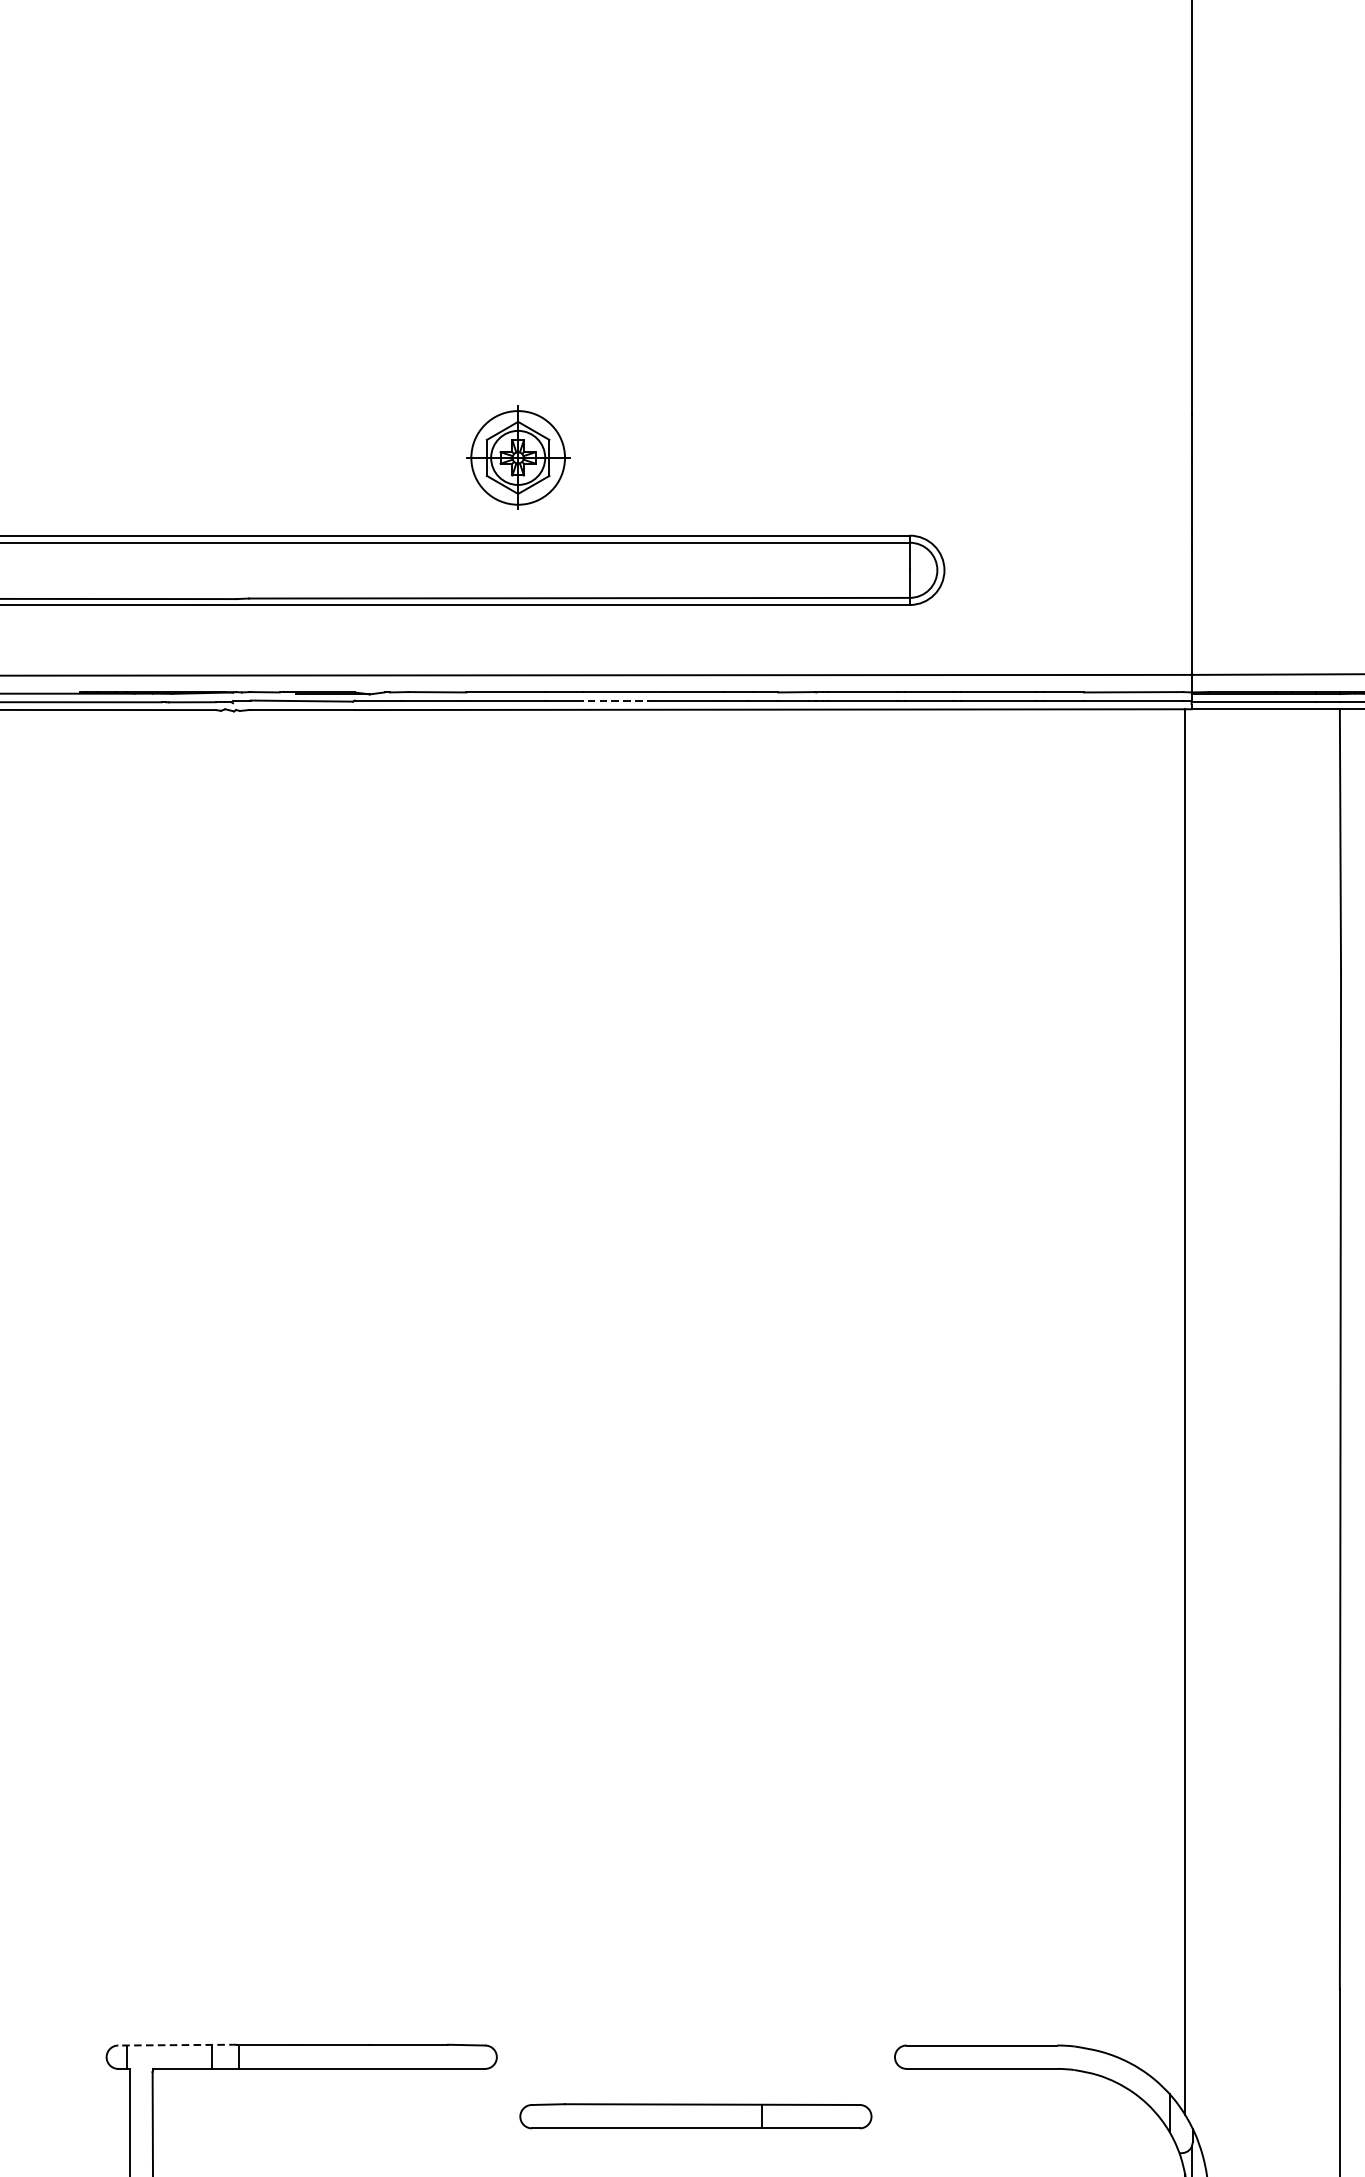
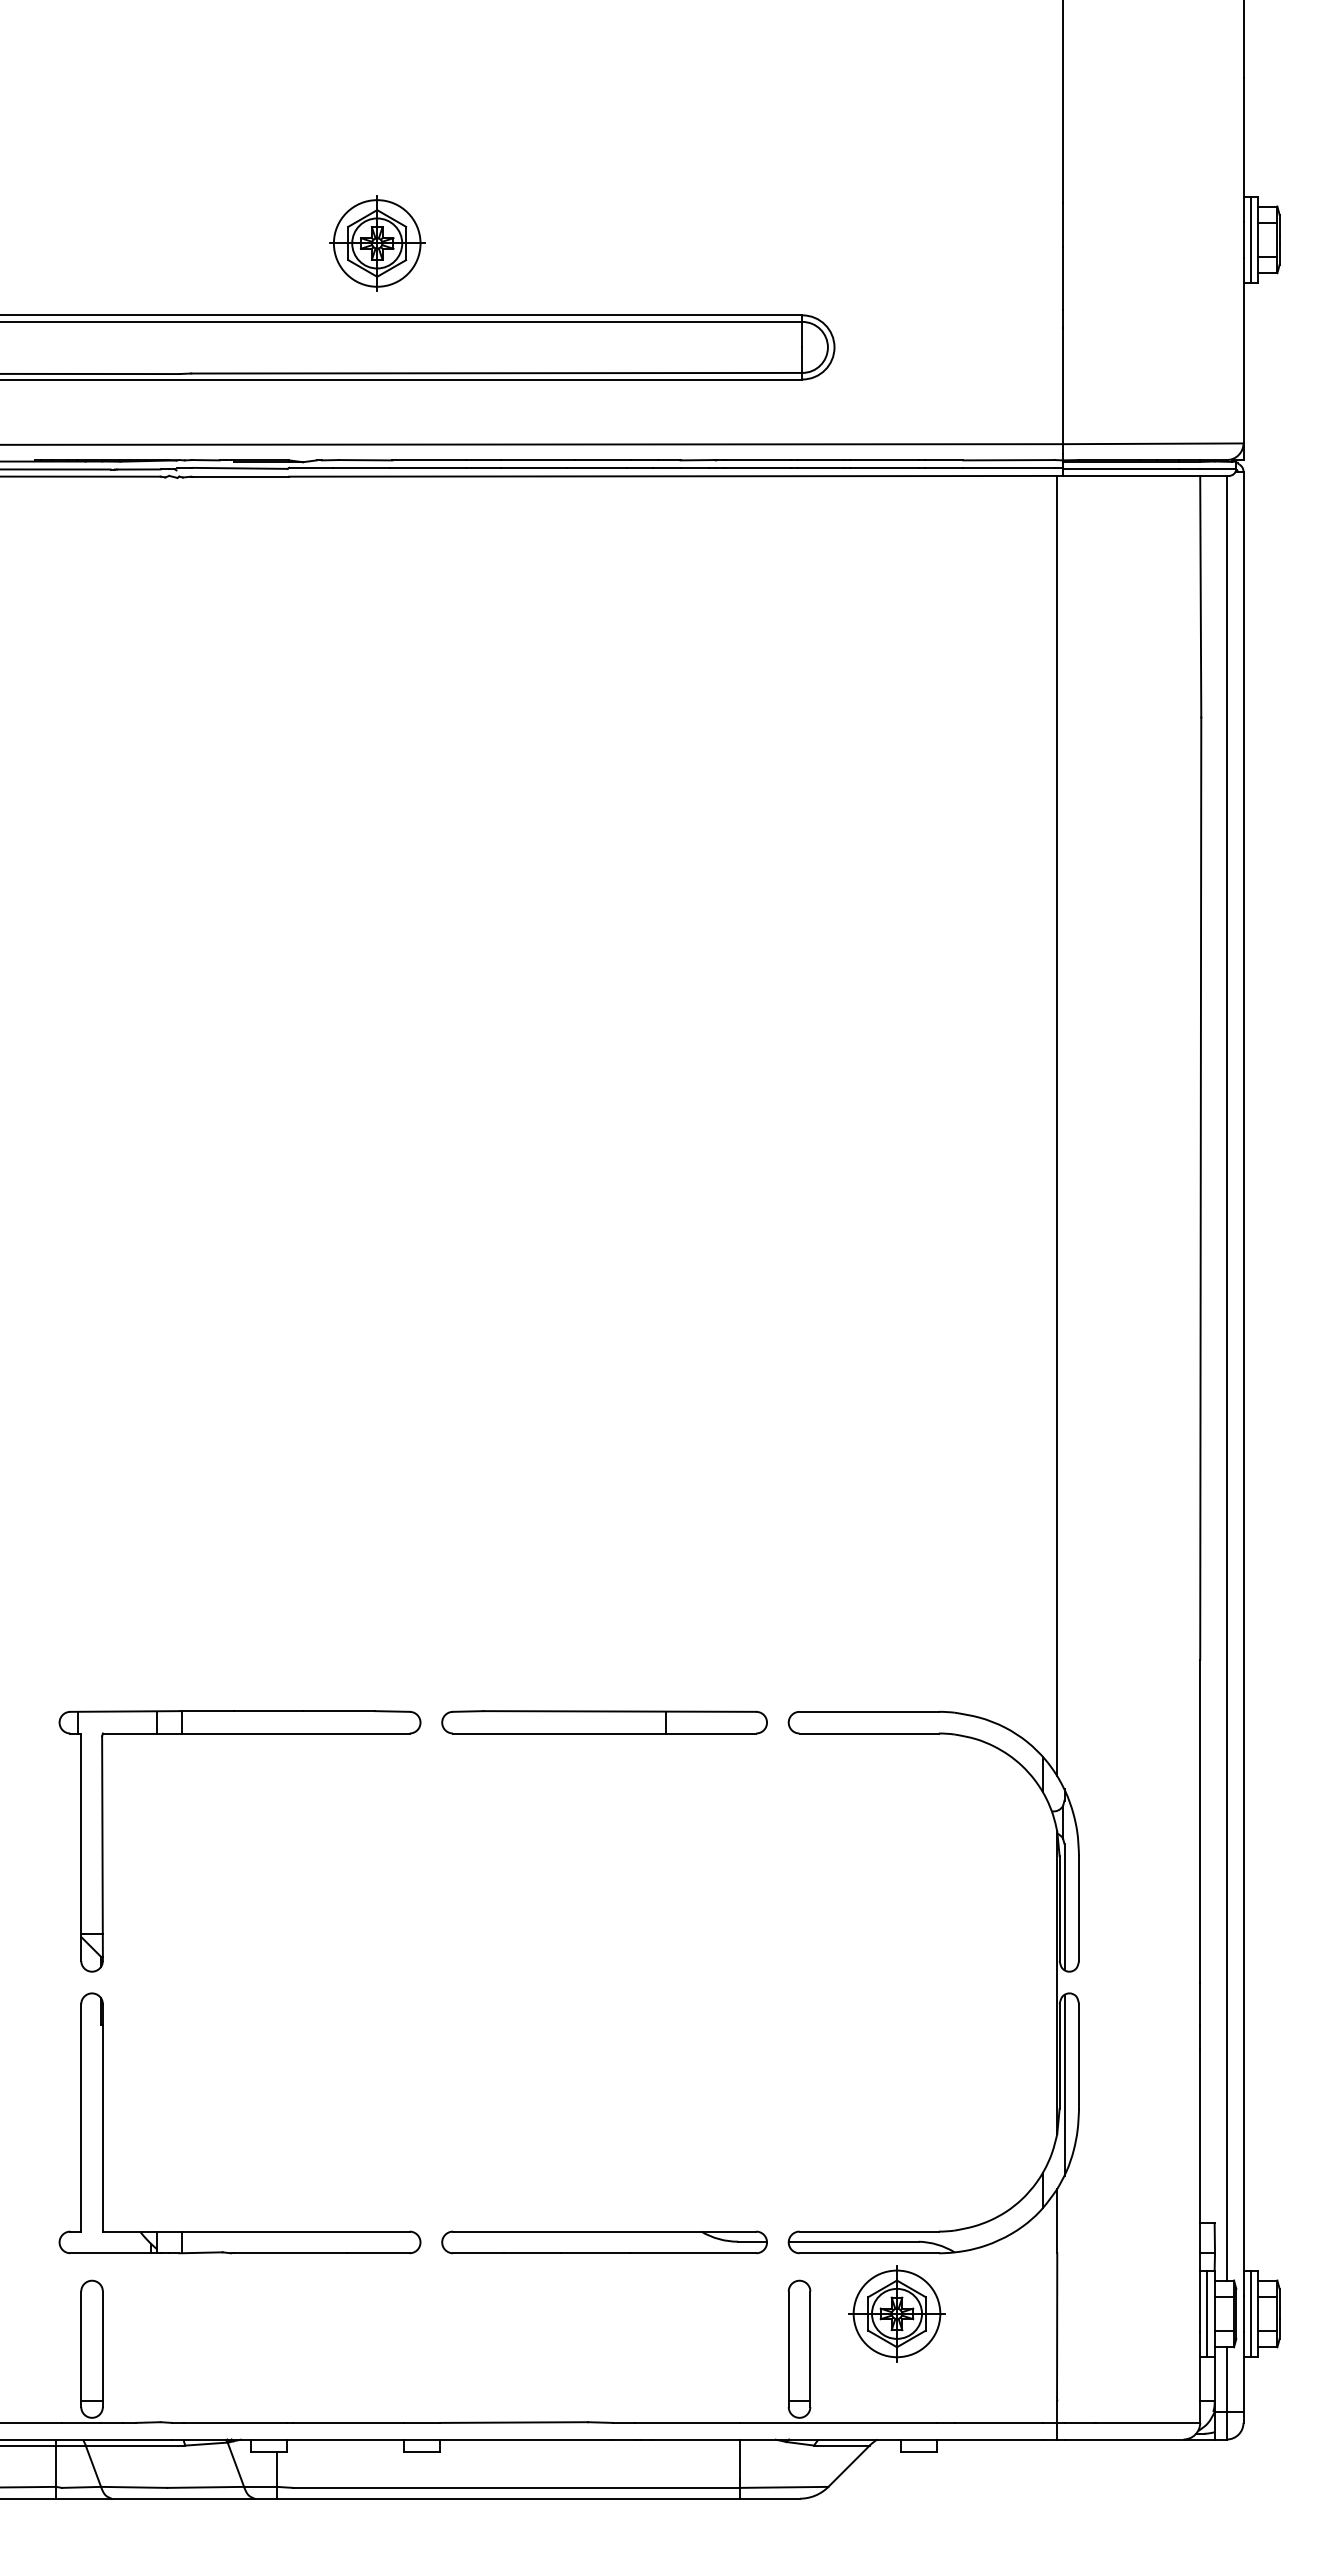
part: (518, 457) -> (377, 243), moved
line: (619, 700) -> (533, 467), dashed -> solid
line: (177, 2045) -> (125, 1711), dashed -> solid
part: (695, 2116) -> (604, 1722), moved

